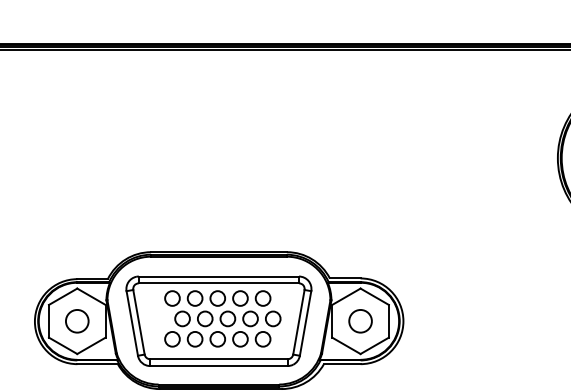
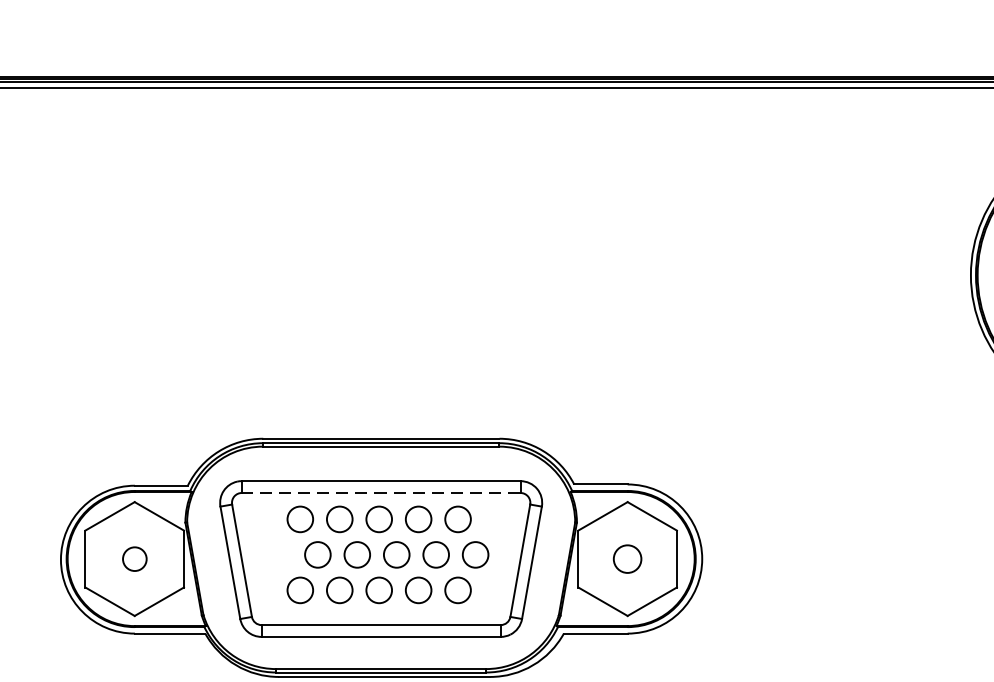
line: (218, 283) -> (380, 493), solid -> dashed
circle: (77, 321) -> (135, 559), size x0.6
circle: (360, 321) -> (627, 559), size x0.7

